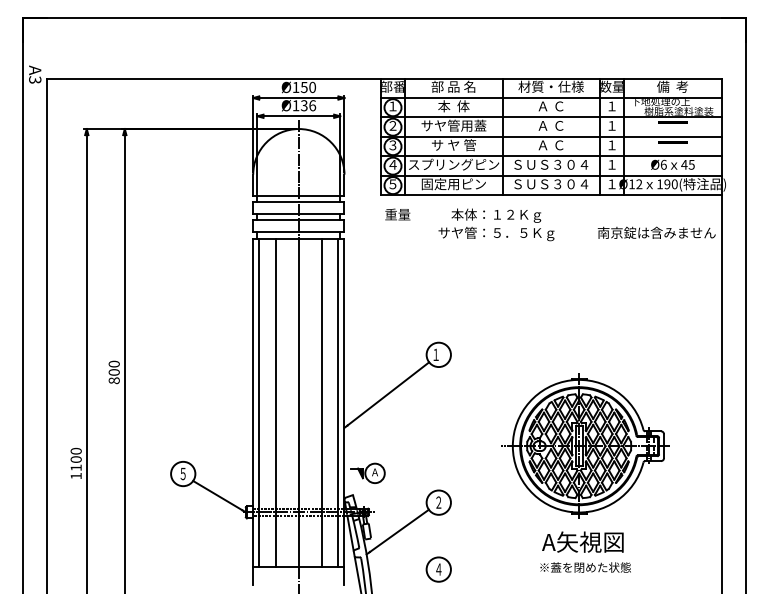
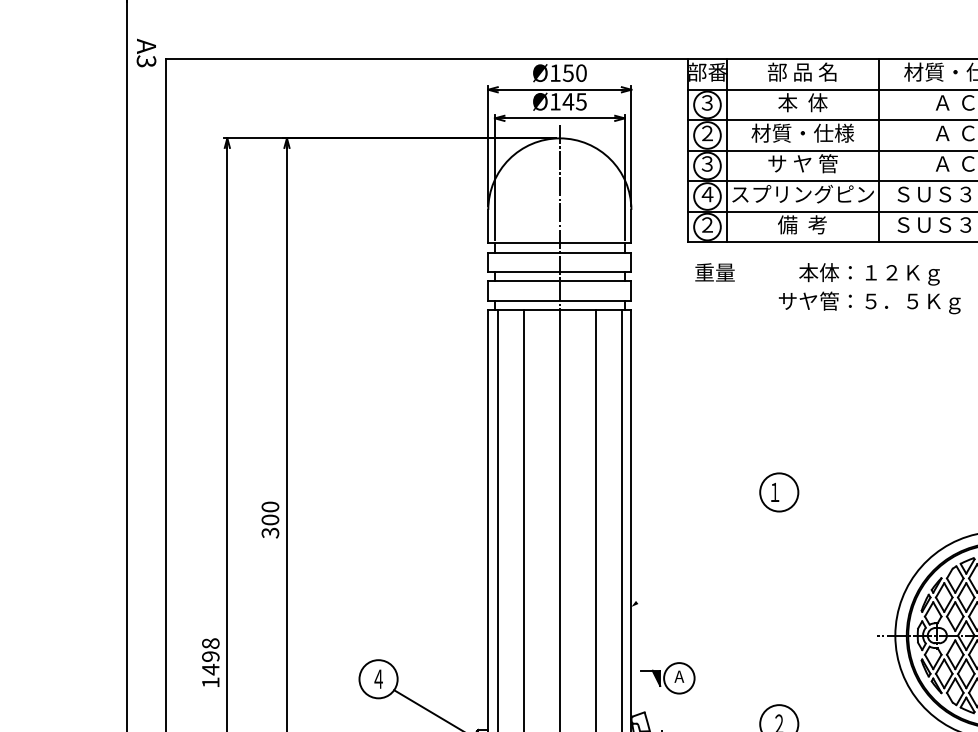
text: (308, 105) -> (574, 101), Ø136 -> Ø145
text: (392, 106) -> (706, 103), １ -> ３
text: (453, 125) -> (802, 132), サヤ管用蓋 -> 材質・仕様
text: (392, 184) -> (706, 225), ５ -> ２
text: (453, 184) -> (802, 225), 固定用ピン -> 備  考
text: (113, 380) -> (269, 532), 800 -> 300
line: (386, 394) -> (697, 554), removed
text: (75, 459) -> (209, 656), 1100 -> 1498
text: (182, 473) -> (377, 678), ５ -> ４

